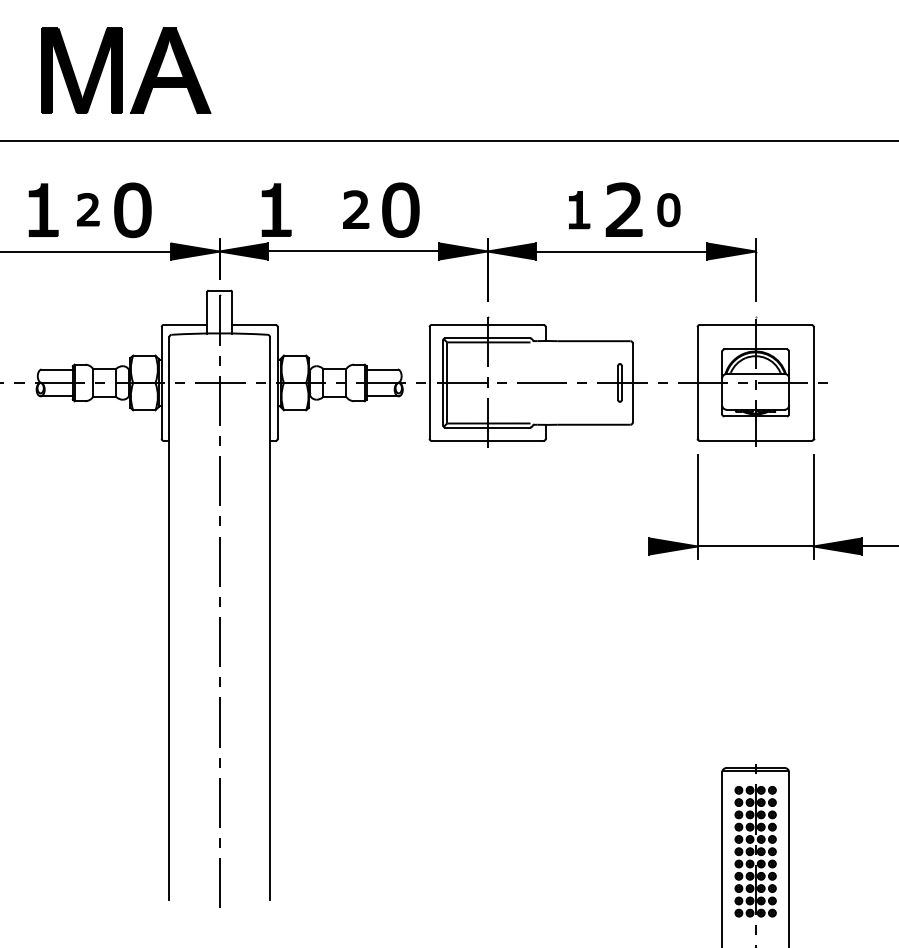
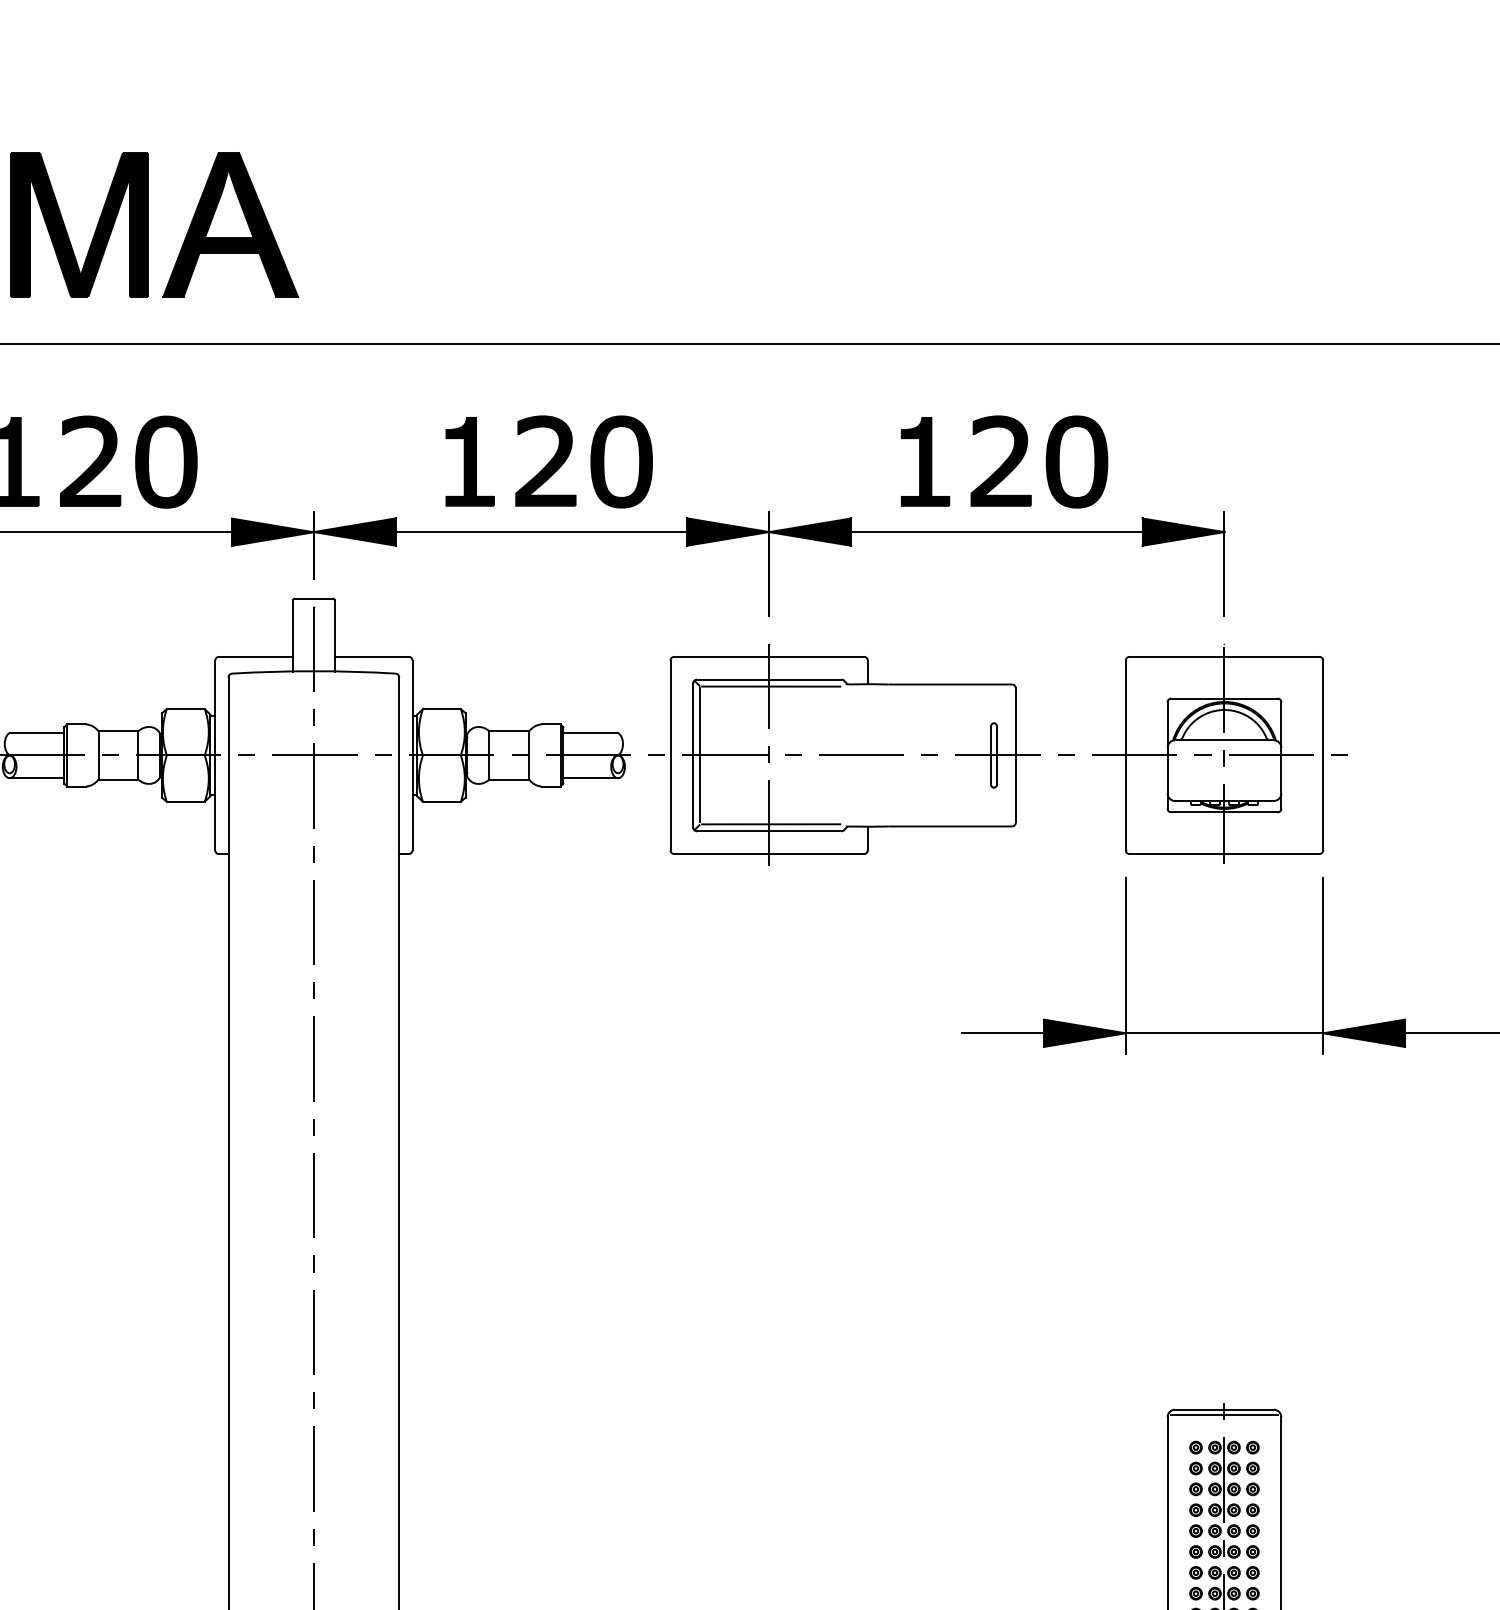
part: (88, 209) -> (90, 460), size x1.67
part: (276, 209) -> (469, 460), moved
part: (355, 209) -> (544, 460), size x1.43
part: (579, 209) -> (925, 460), size x1.43
part: (668, 209) -> (1076, 460), size x1.67
line: (625, 546) -> (1003, 1033), added

